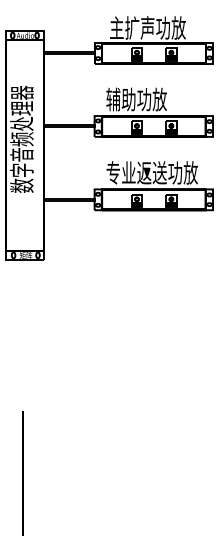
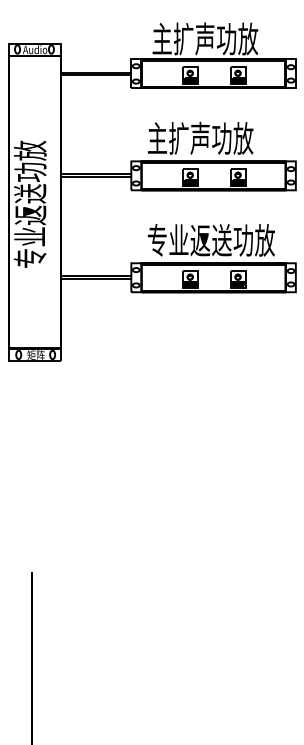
text: (144, 99) -> (200, 138), 辅助功放 -> 主扩声功放
text: (21, 138) -> (29, 192), 数字音频处理器 -> 专业返送功放

